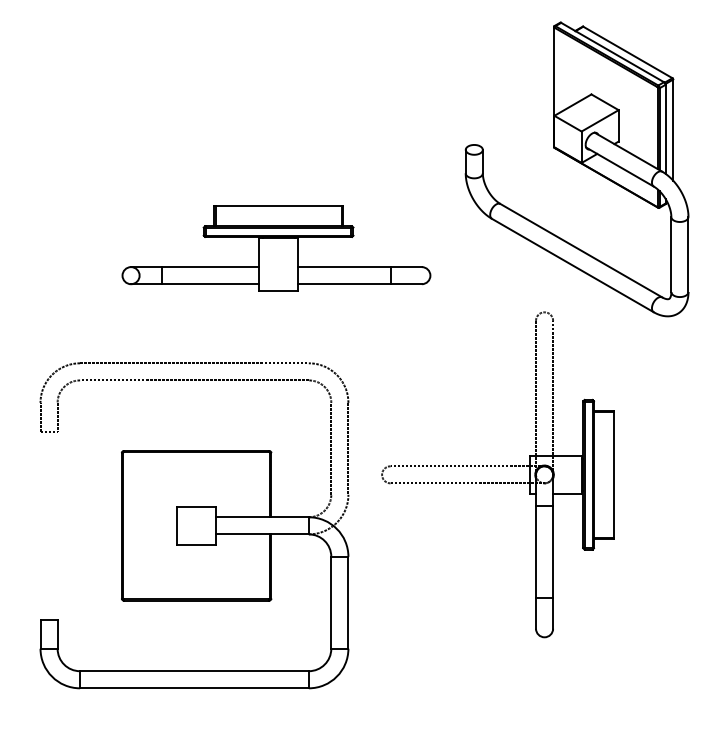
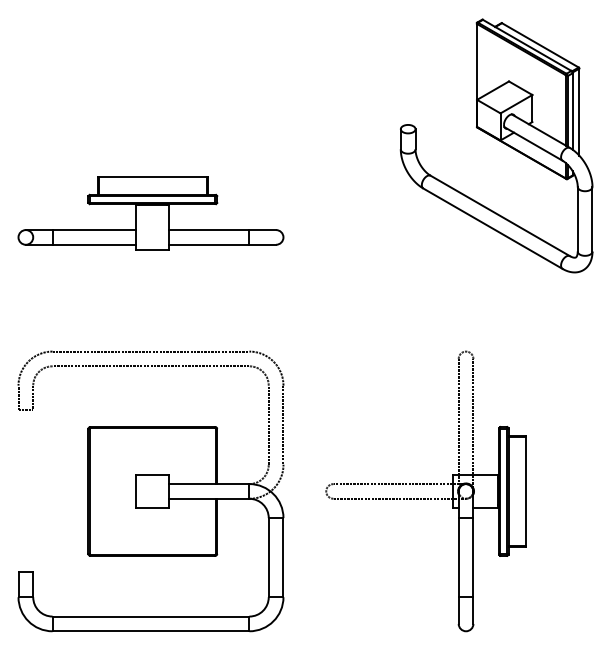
part: (276, 248) -> (151, 214), moved
part: (497, 482) -> (425, 498), moved
part: (194, 525) -> (151, 491), moved

